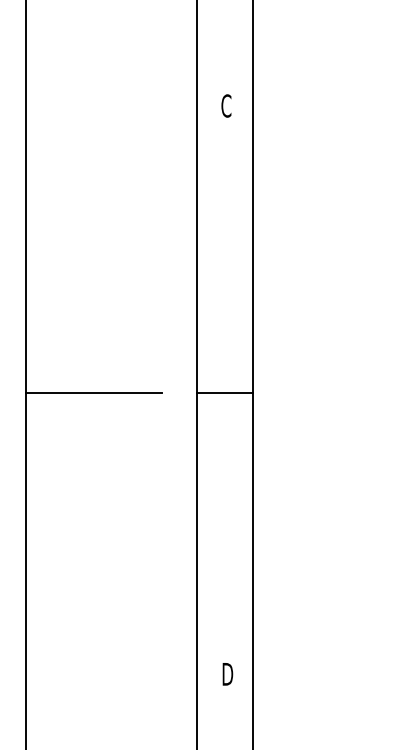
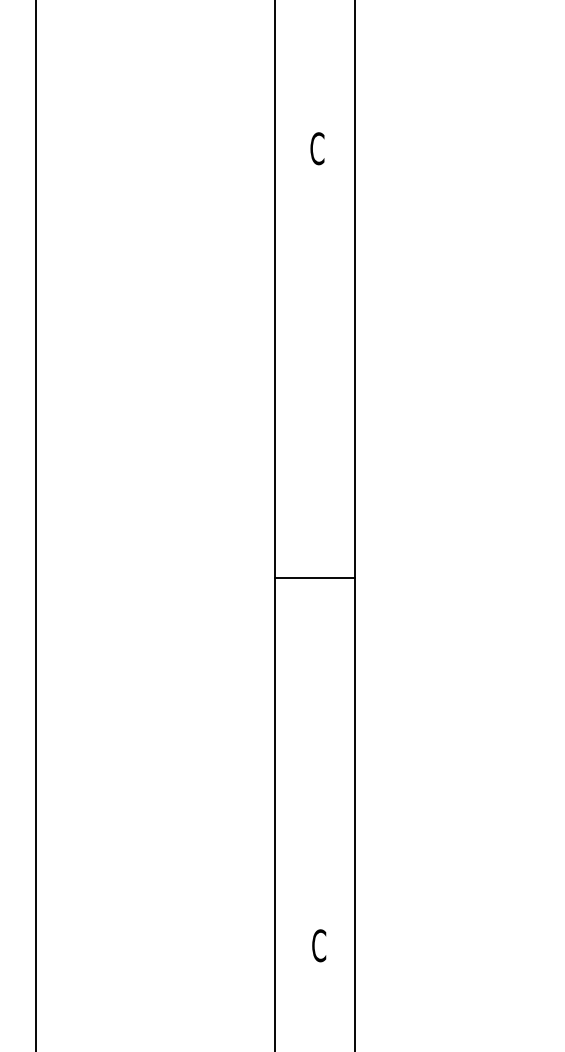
line: (93, 393) -> (131, 551), removed
line: (225, 393) -> (315, 578), moved
text: (227, 674) -> (319, 945), D -> C

